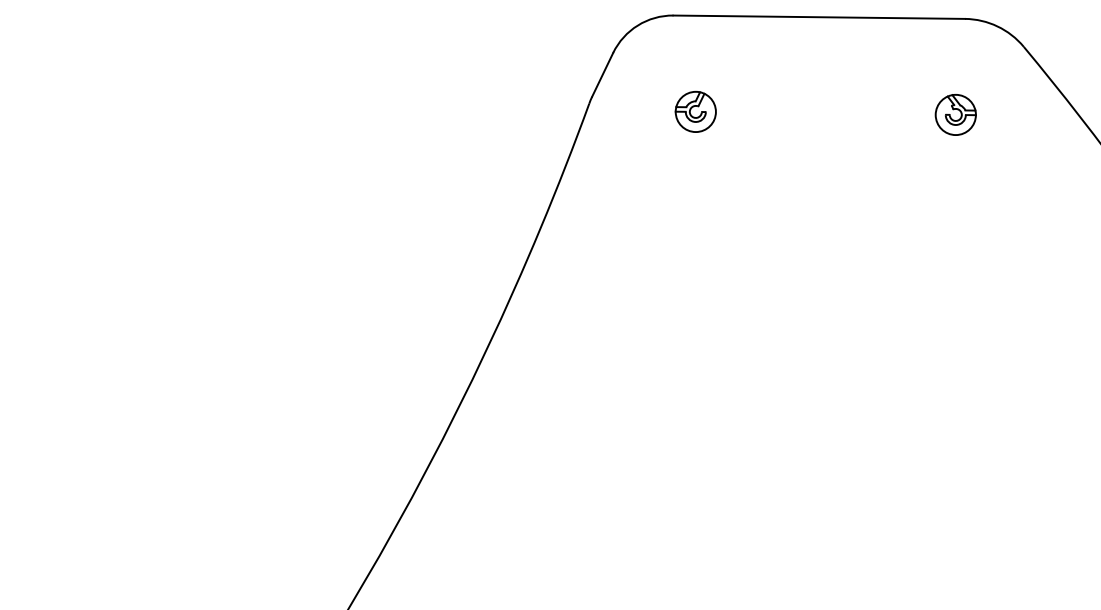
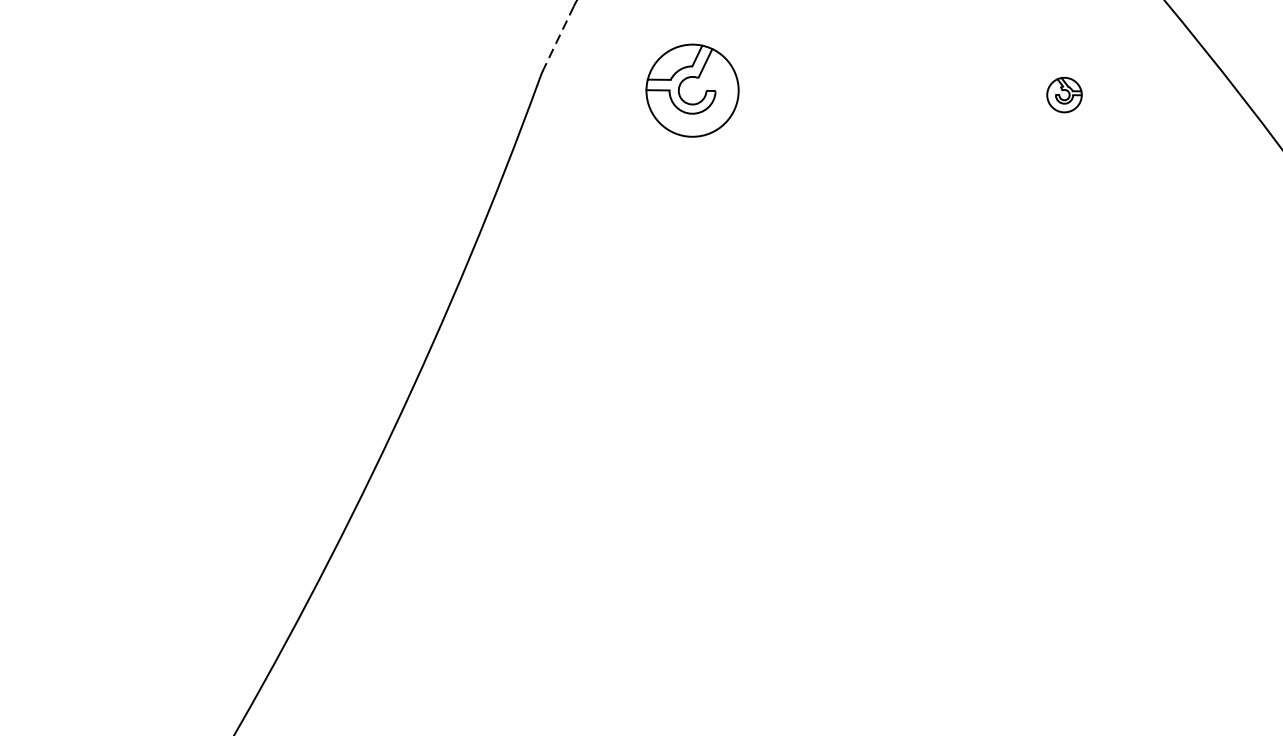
line: (602, 75) -> (558, 38), solid -> dashed
part: (695, 111) -> (691, 90), size x1.6
part: (955, 114) -> (1064, 94), size x0.6

